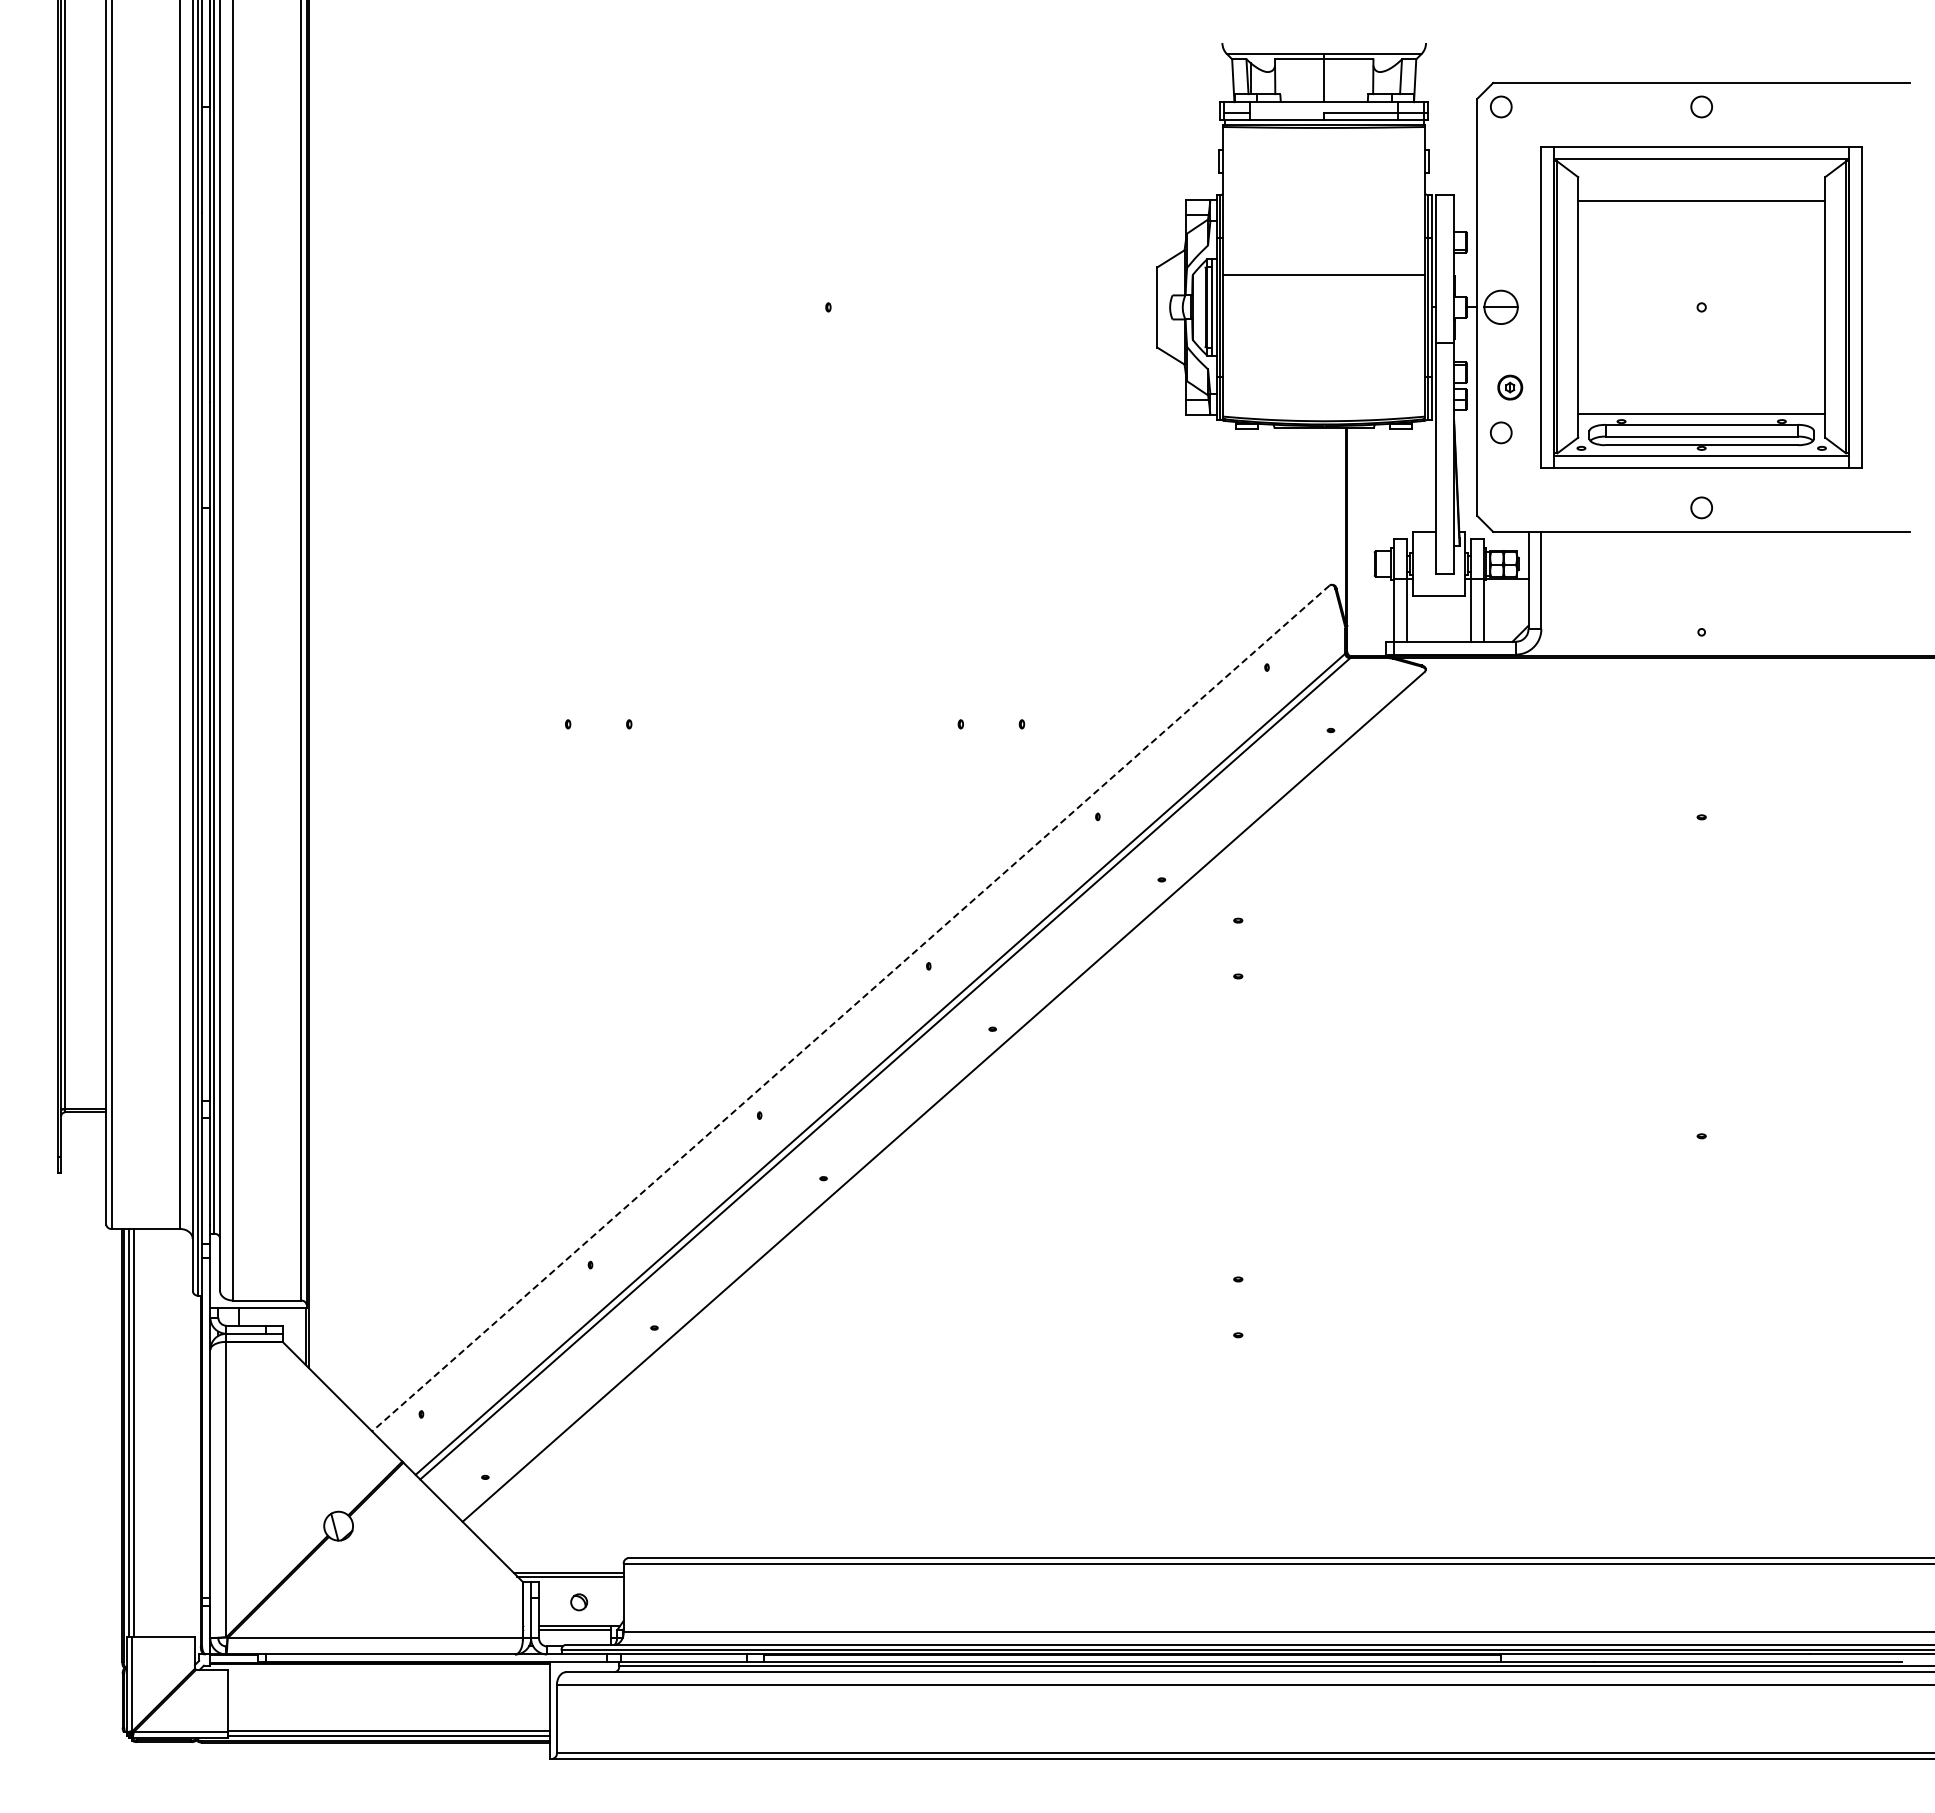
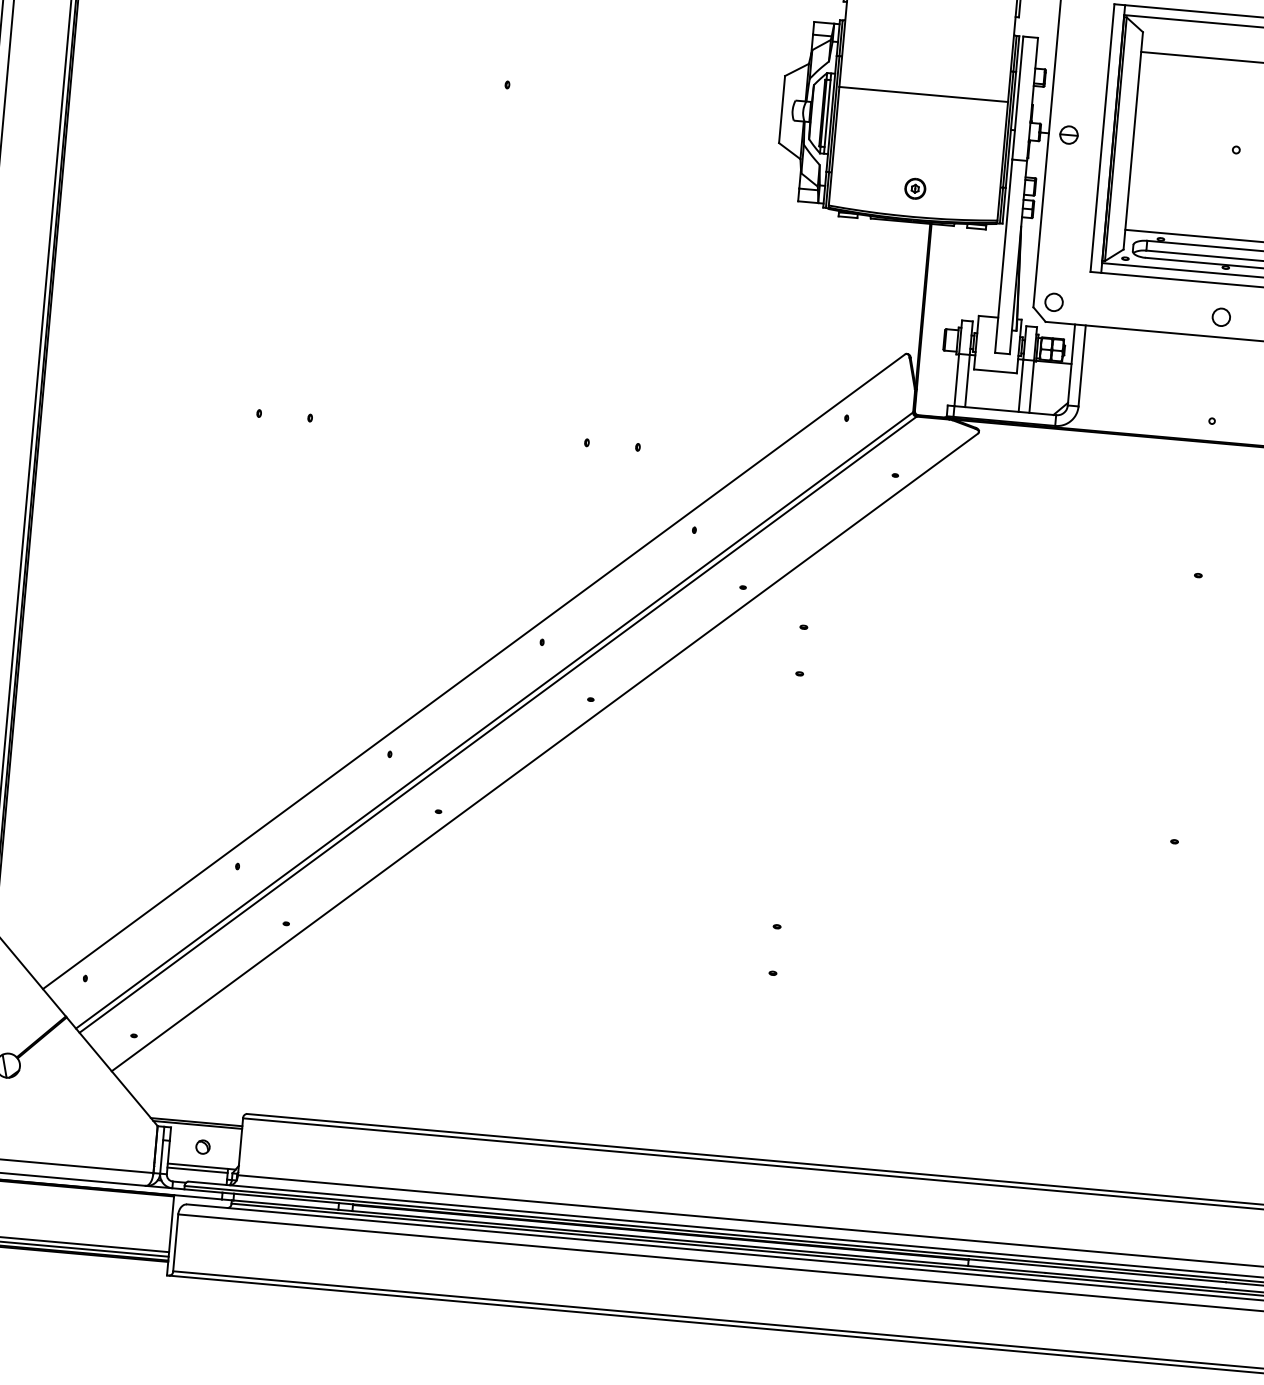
part: (1501, 307) -> (1069, 135), size x0.62
part: (1510, 387) -> (915, 188), moved
circle: (1501, 432) -> (1054, 302), moved
line: (850, 1008) -> (473, 671), dashed -> solid

